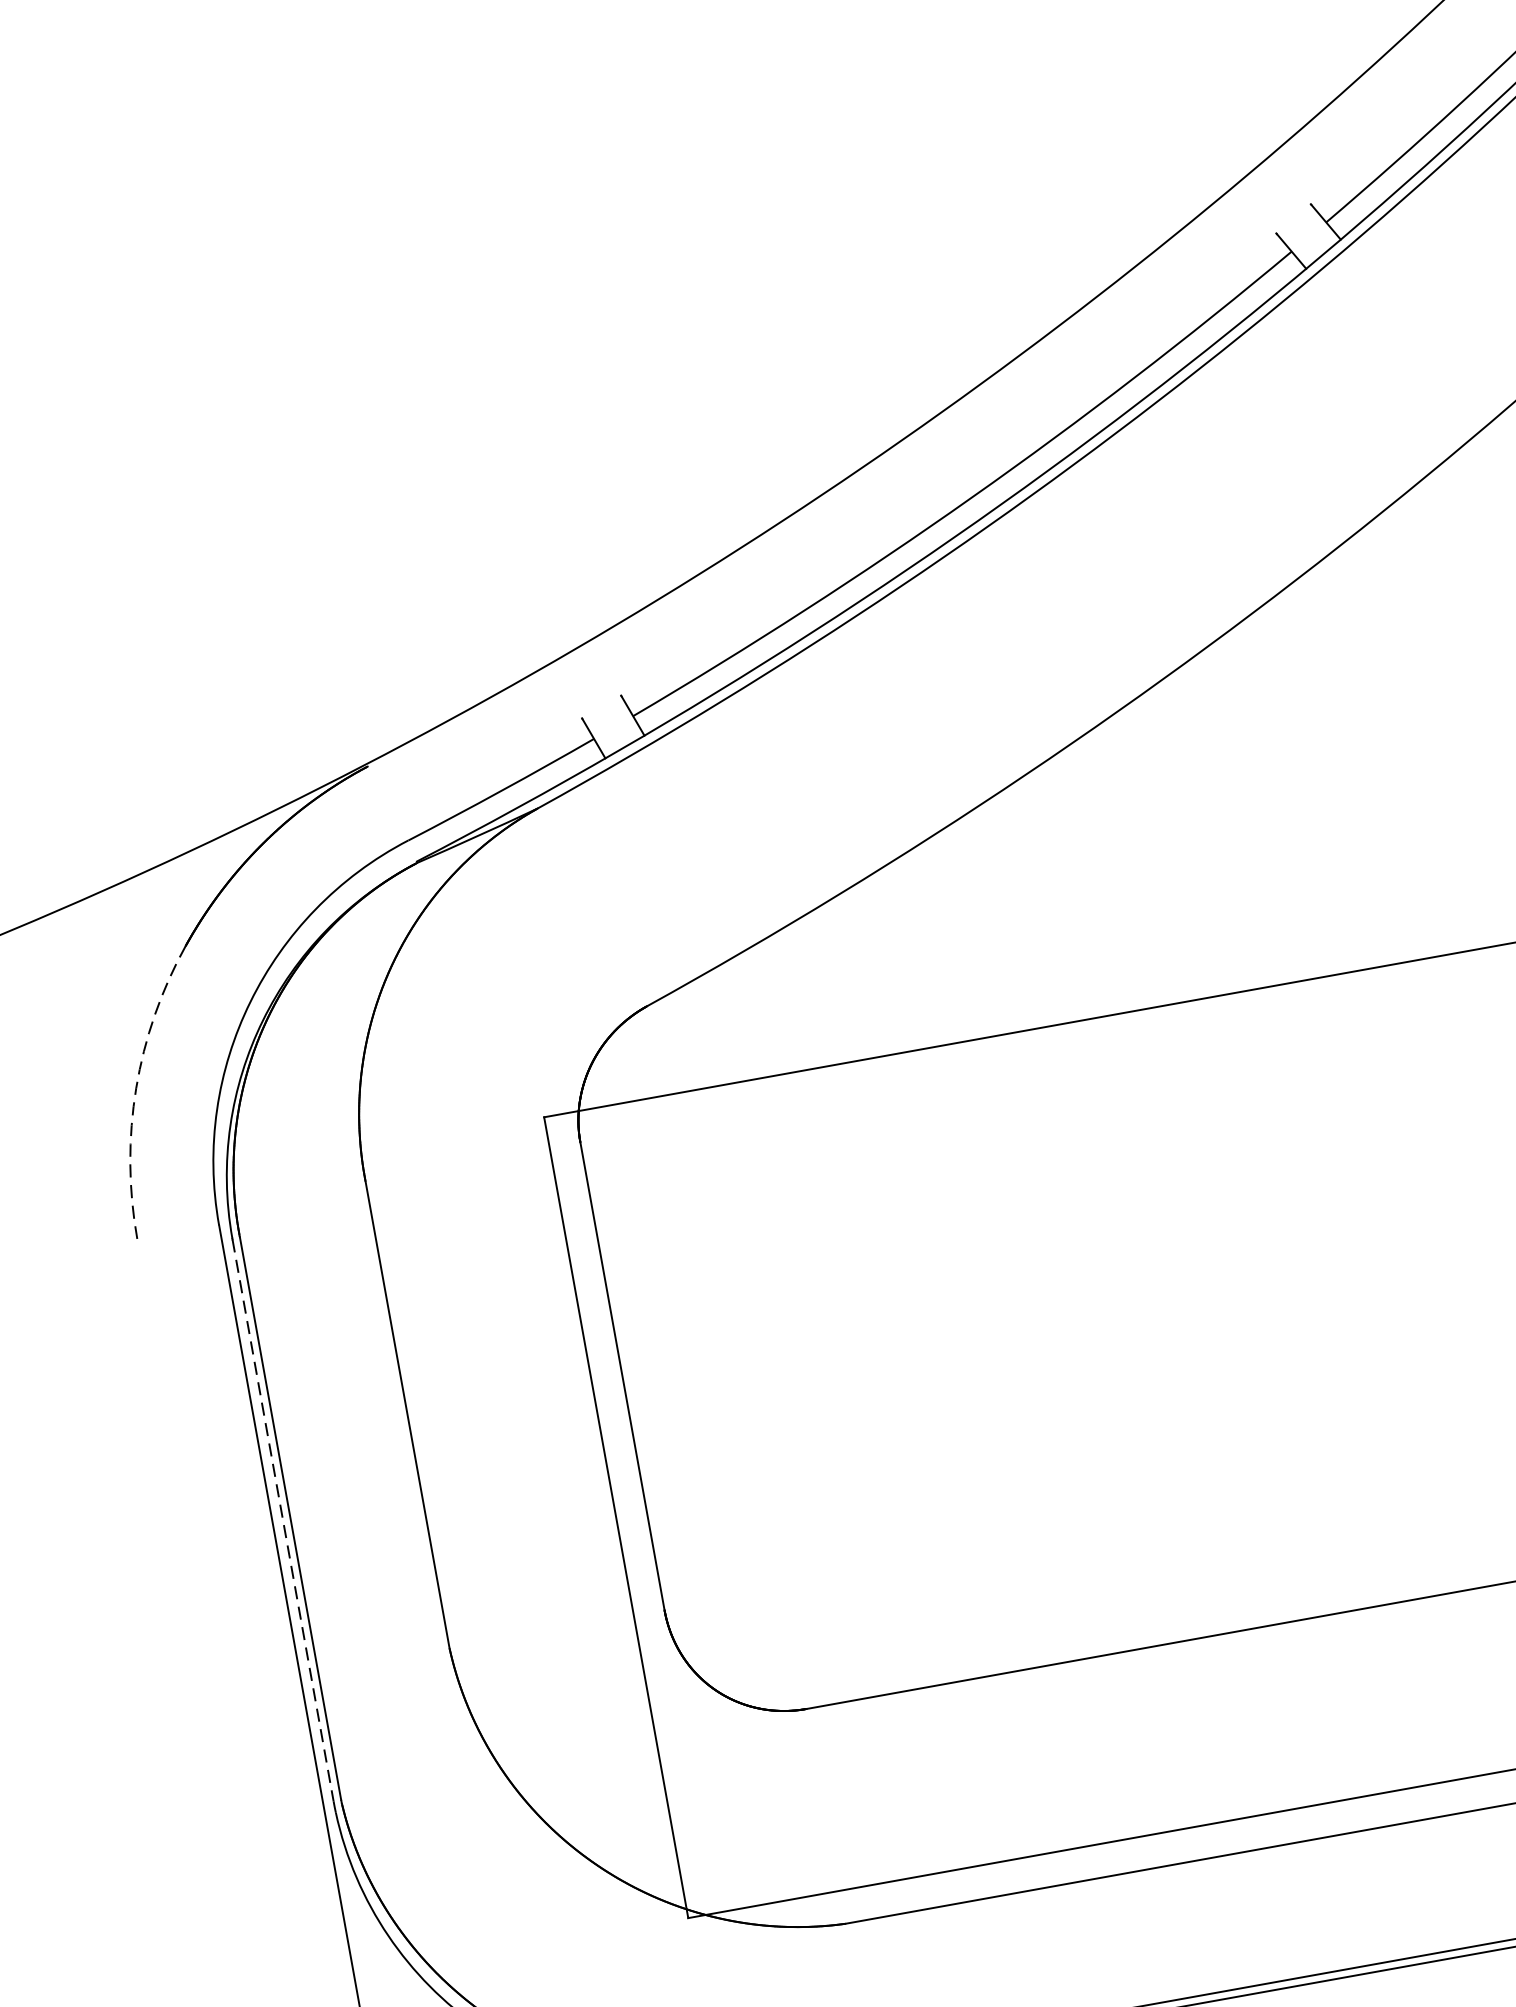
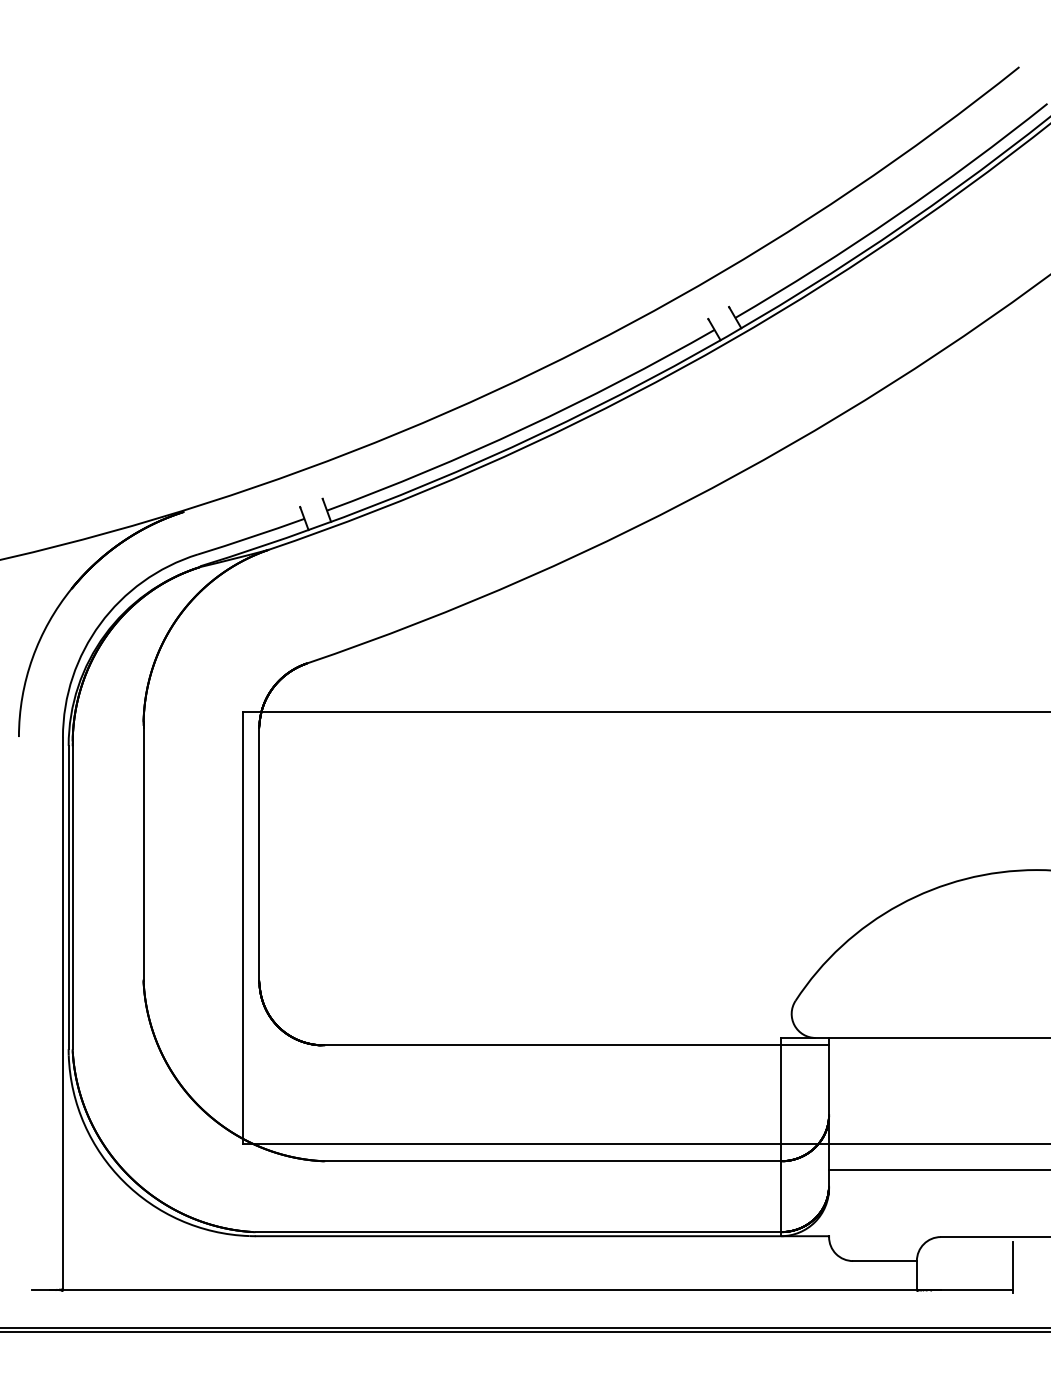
arc: (136, 1088) -> (32, 658), dashed -> solid
line: (283, 1521) -> (68, 898), dashed -> solid

